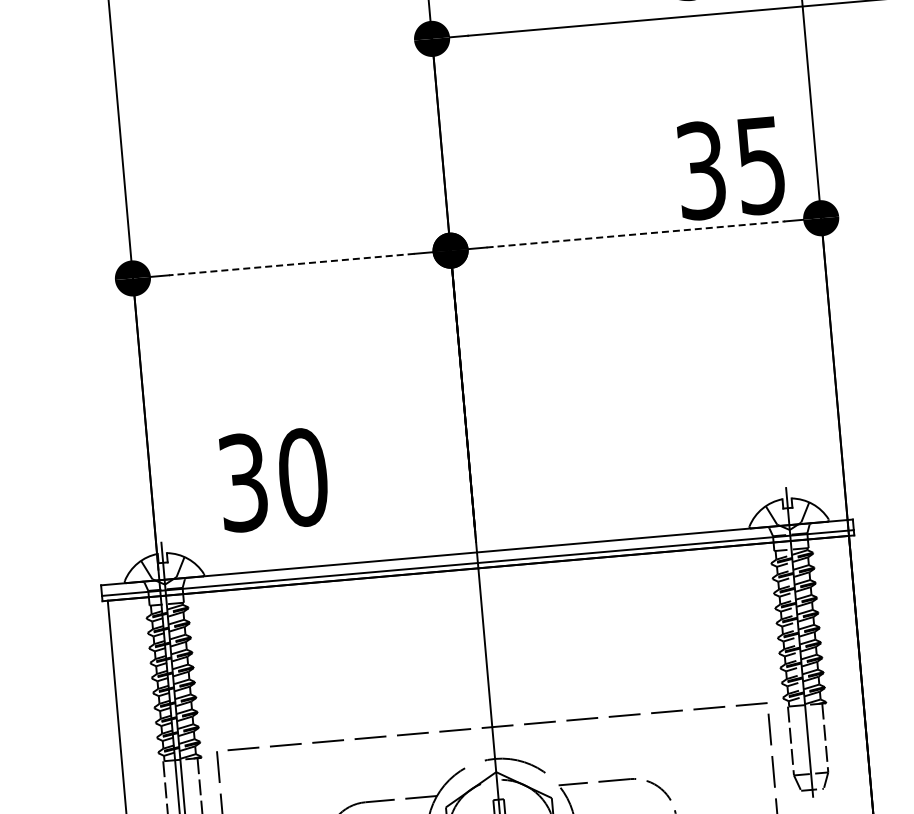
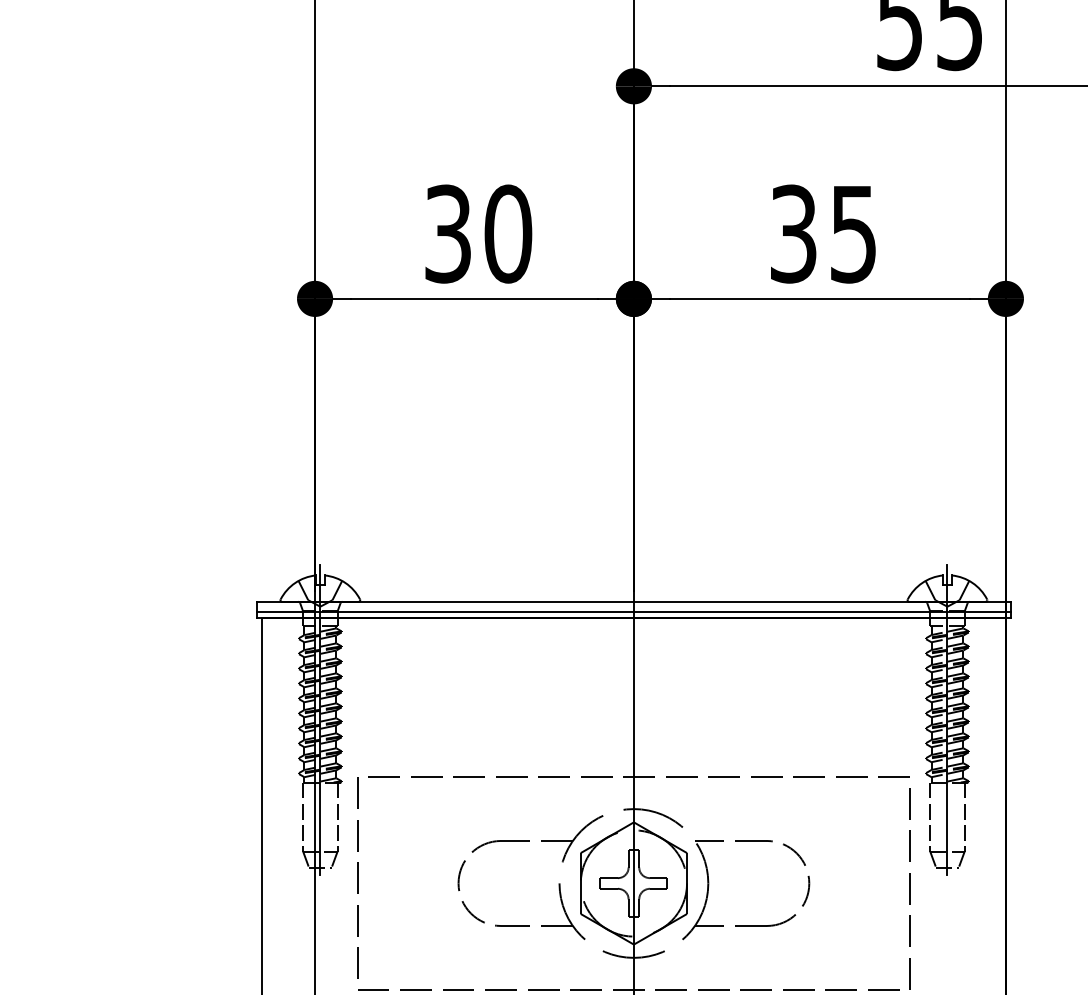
text: (731, 167) -> (823, 233), moved
line: (635, 234) -> (819, 298), dashed -> solid
line: (290, 264) -> (473, 298), dashed -> solid
text: (273, 479) -> (478, 233), moved

